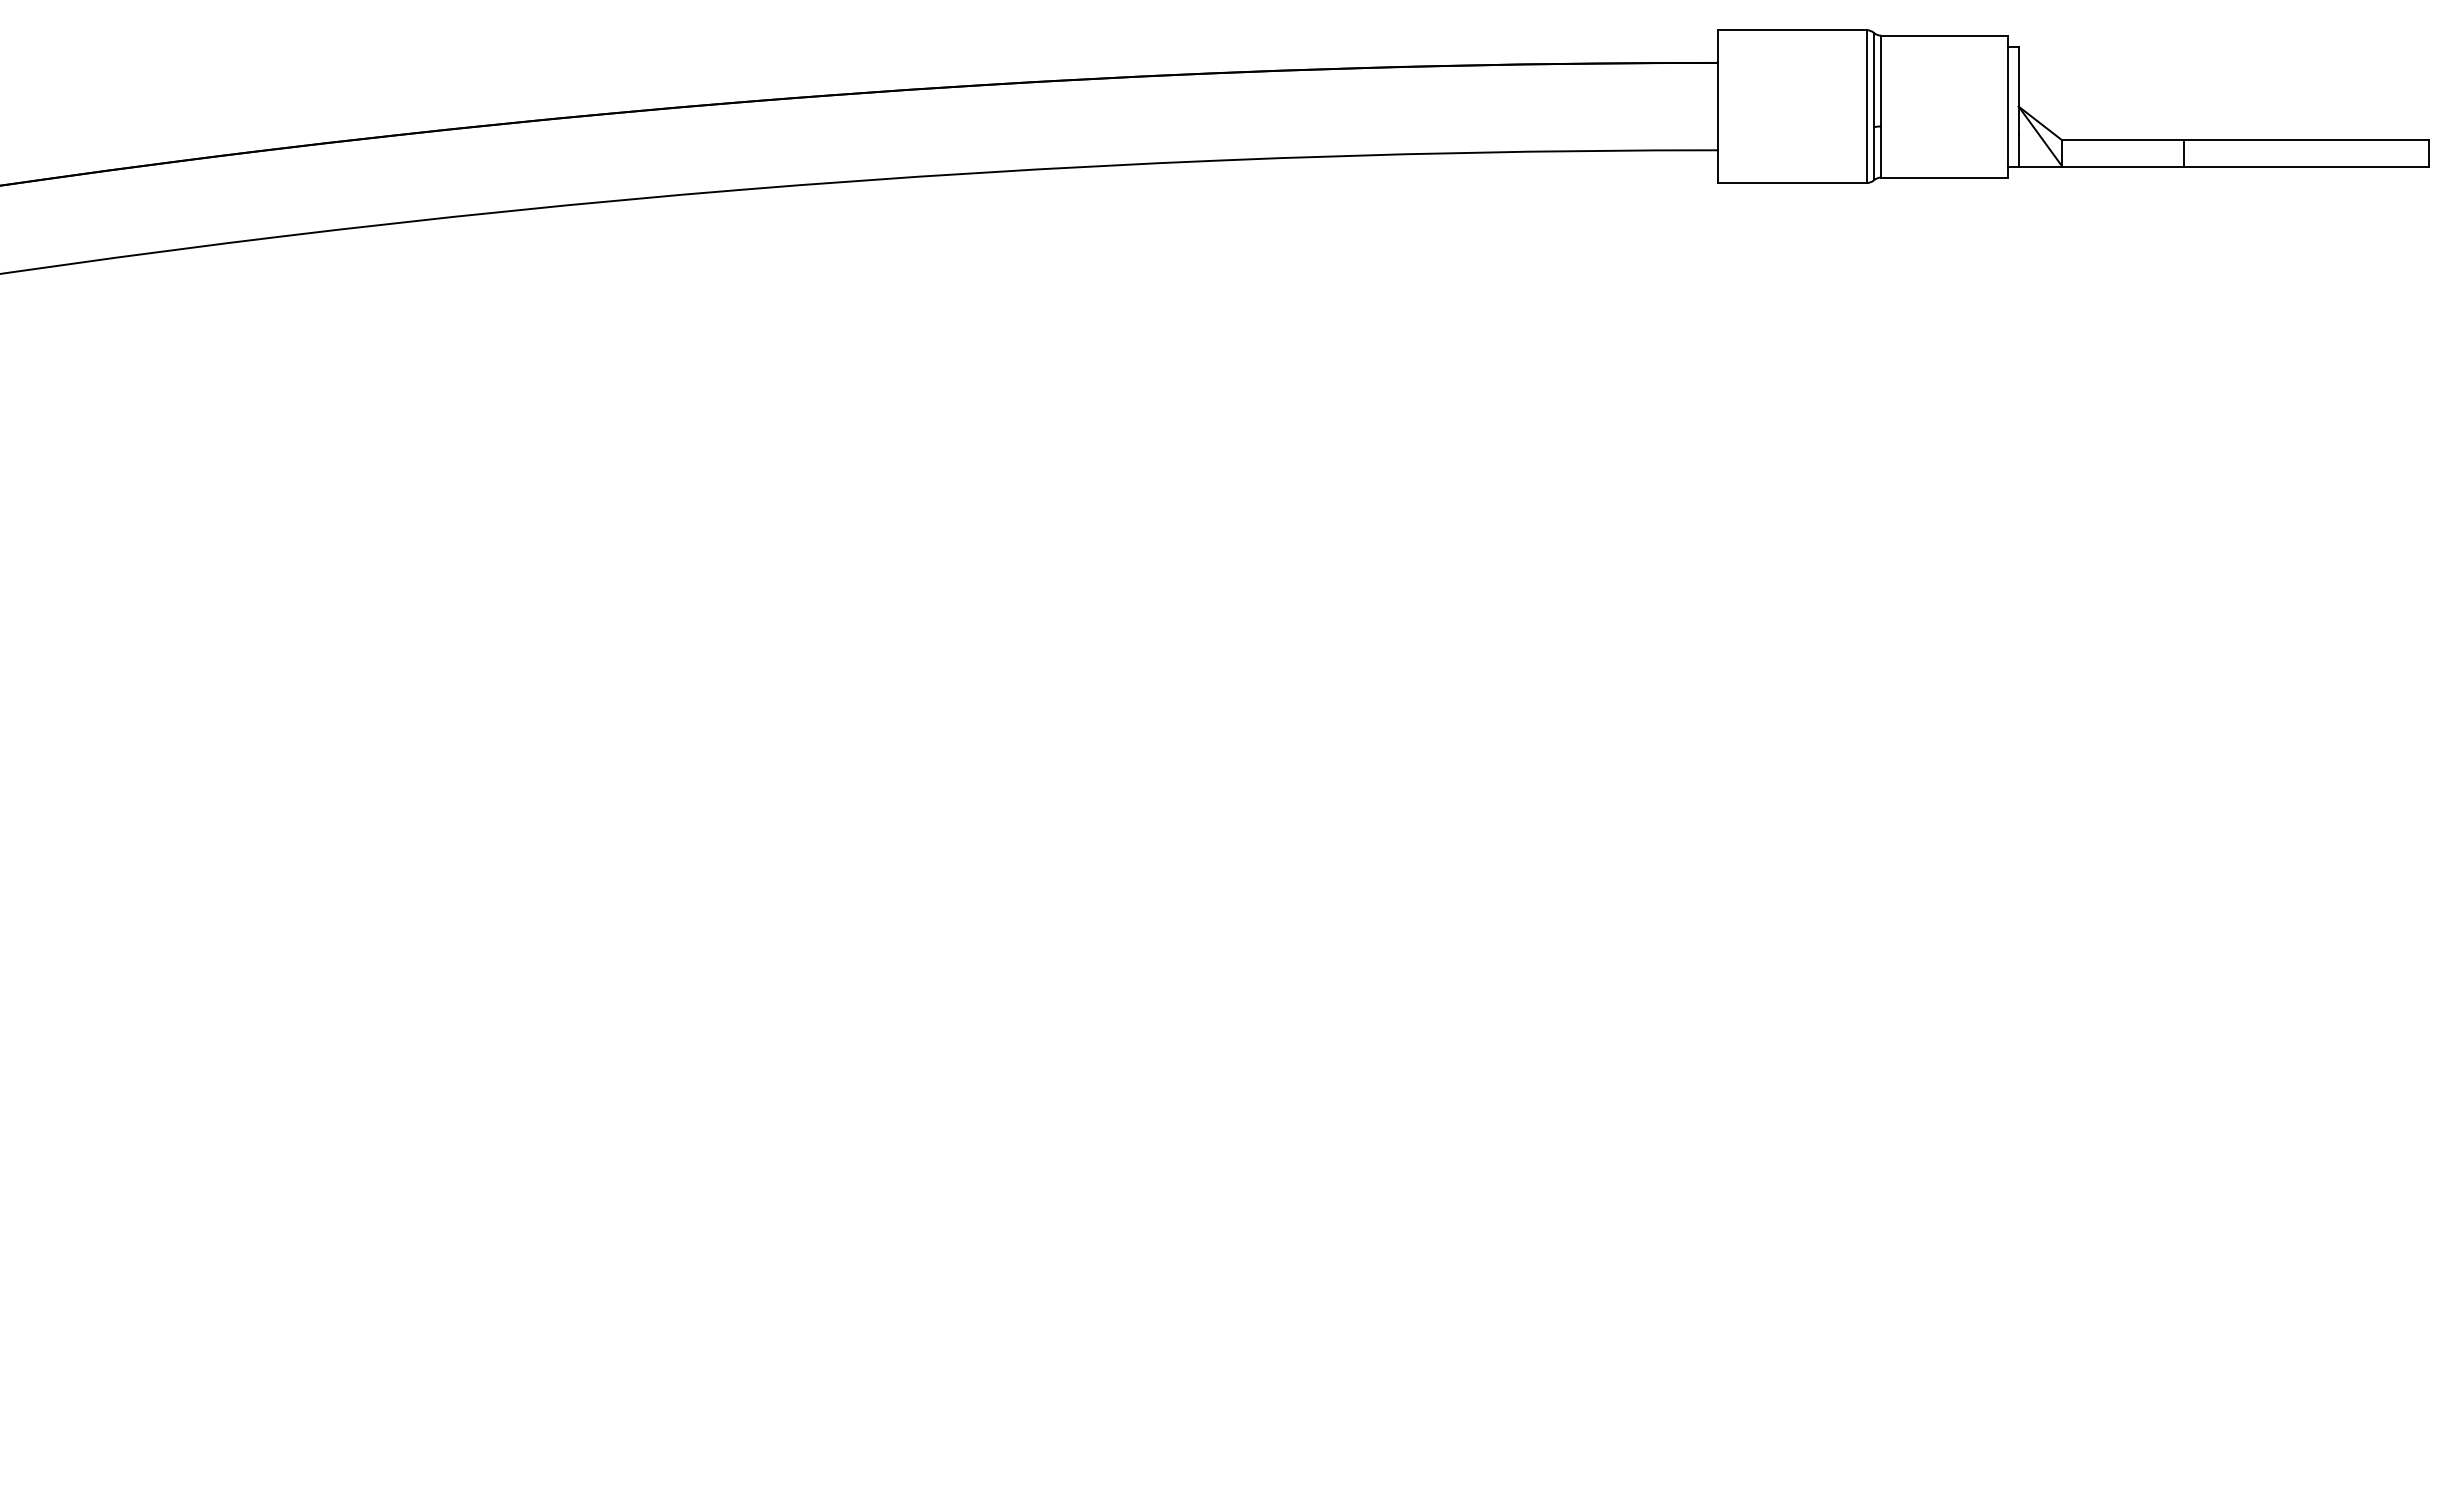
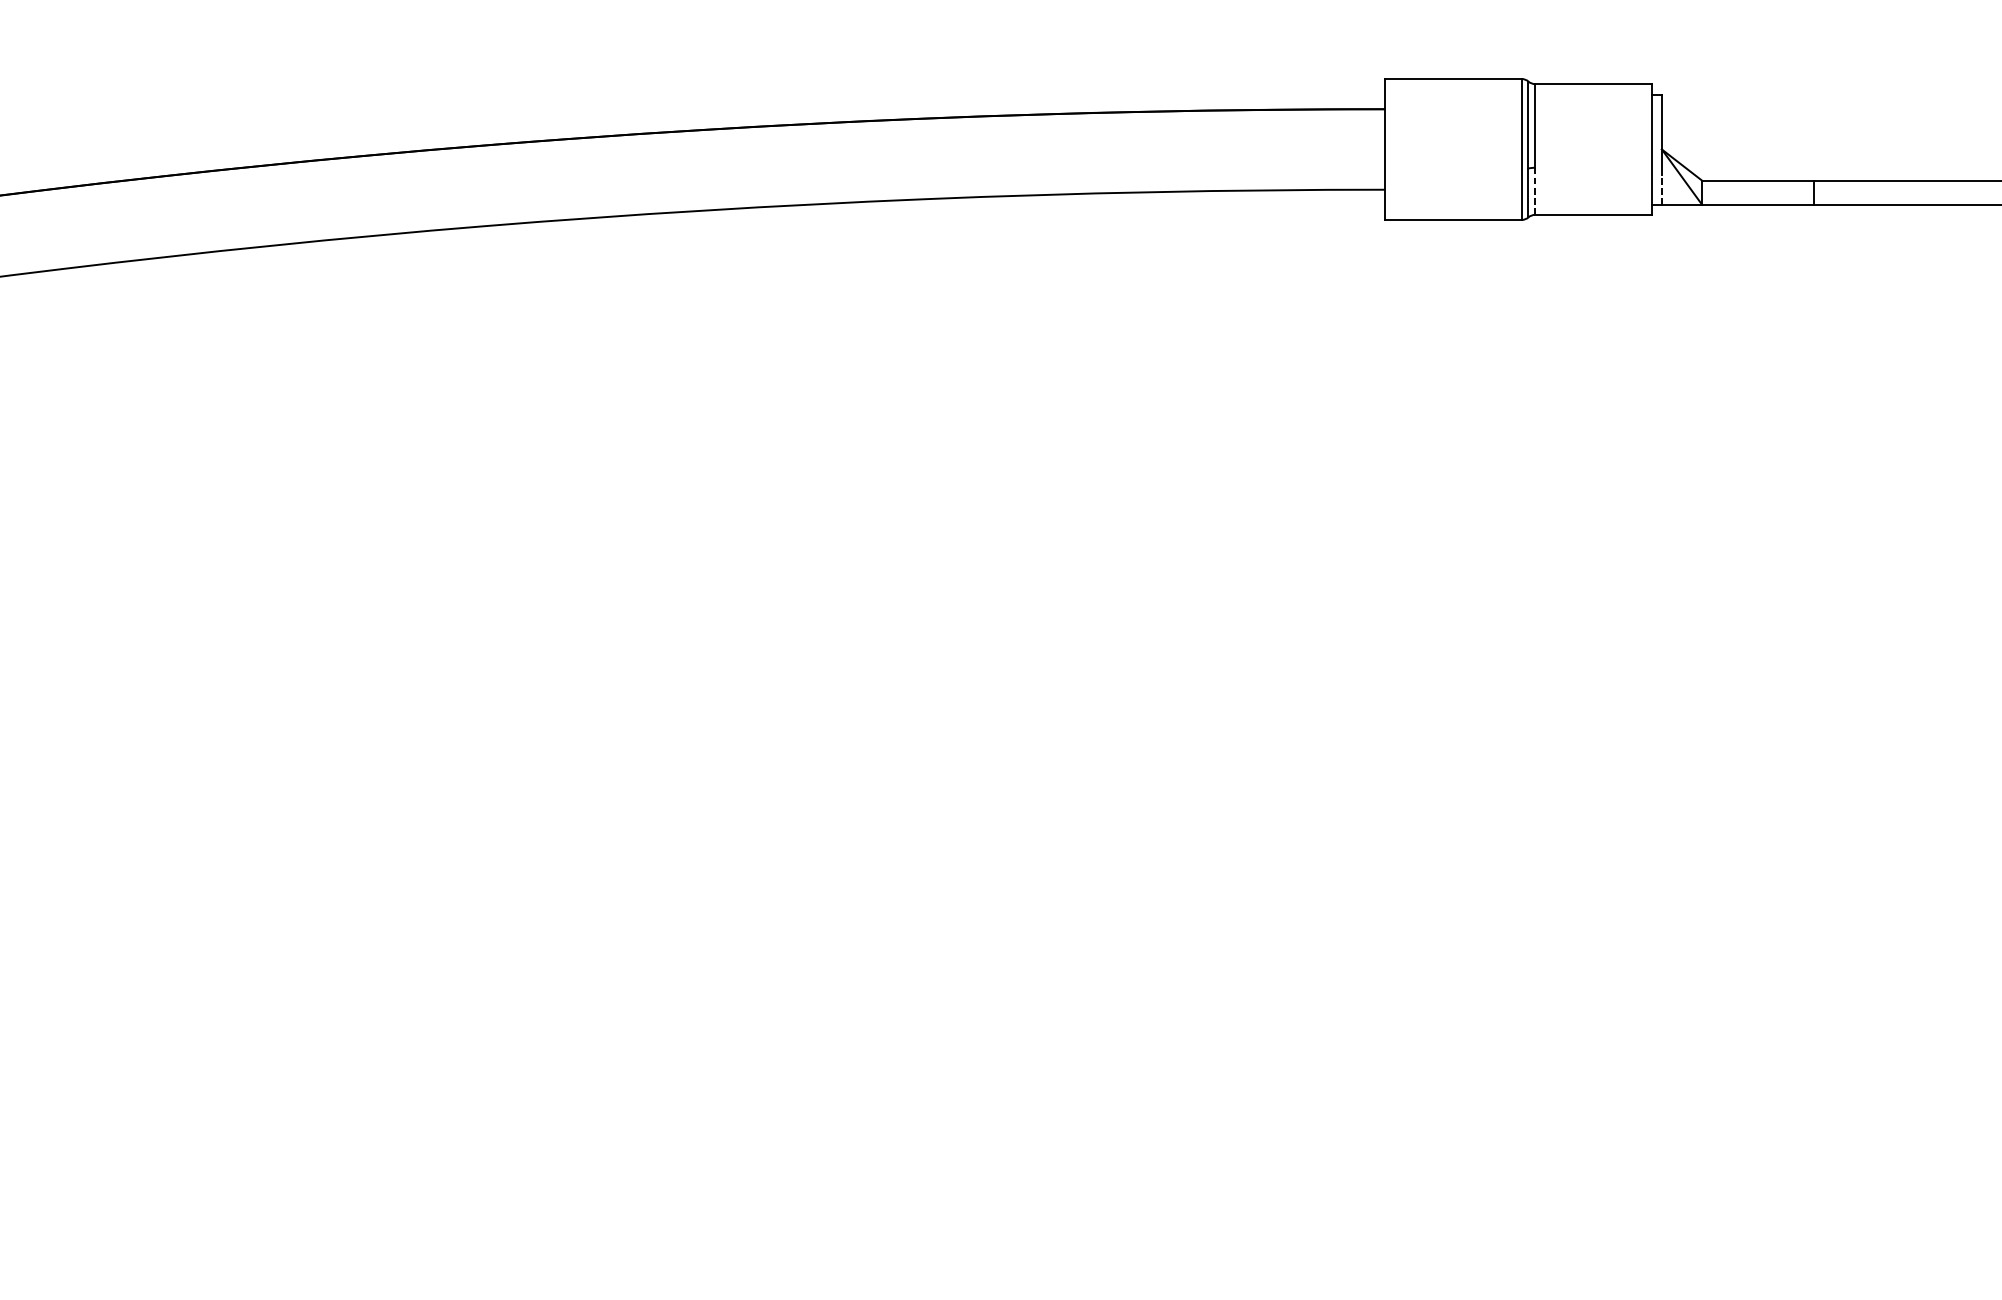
line: (2018, 150) -> (1661, 189), solid -> dashed
line: (1881, 152) -> (1535, 191), solid -> dashed

